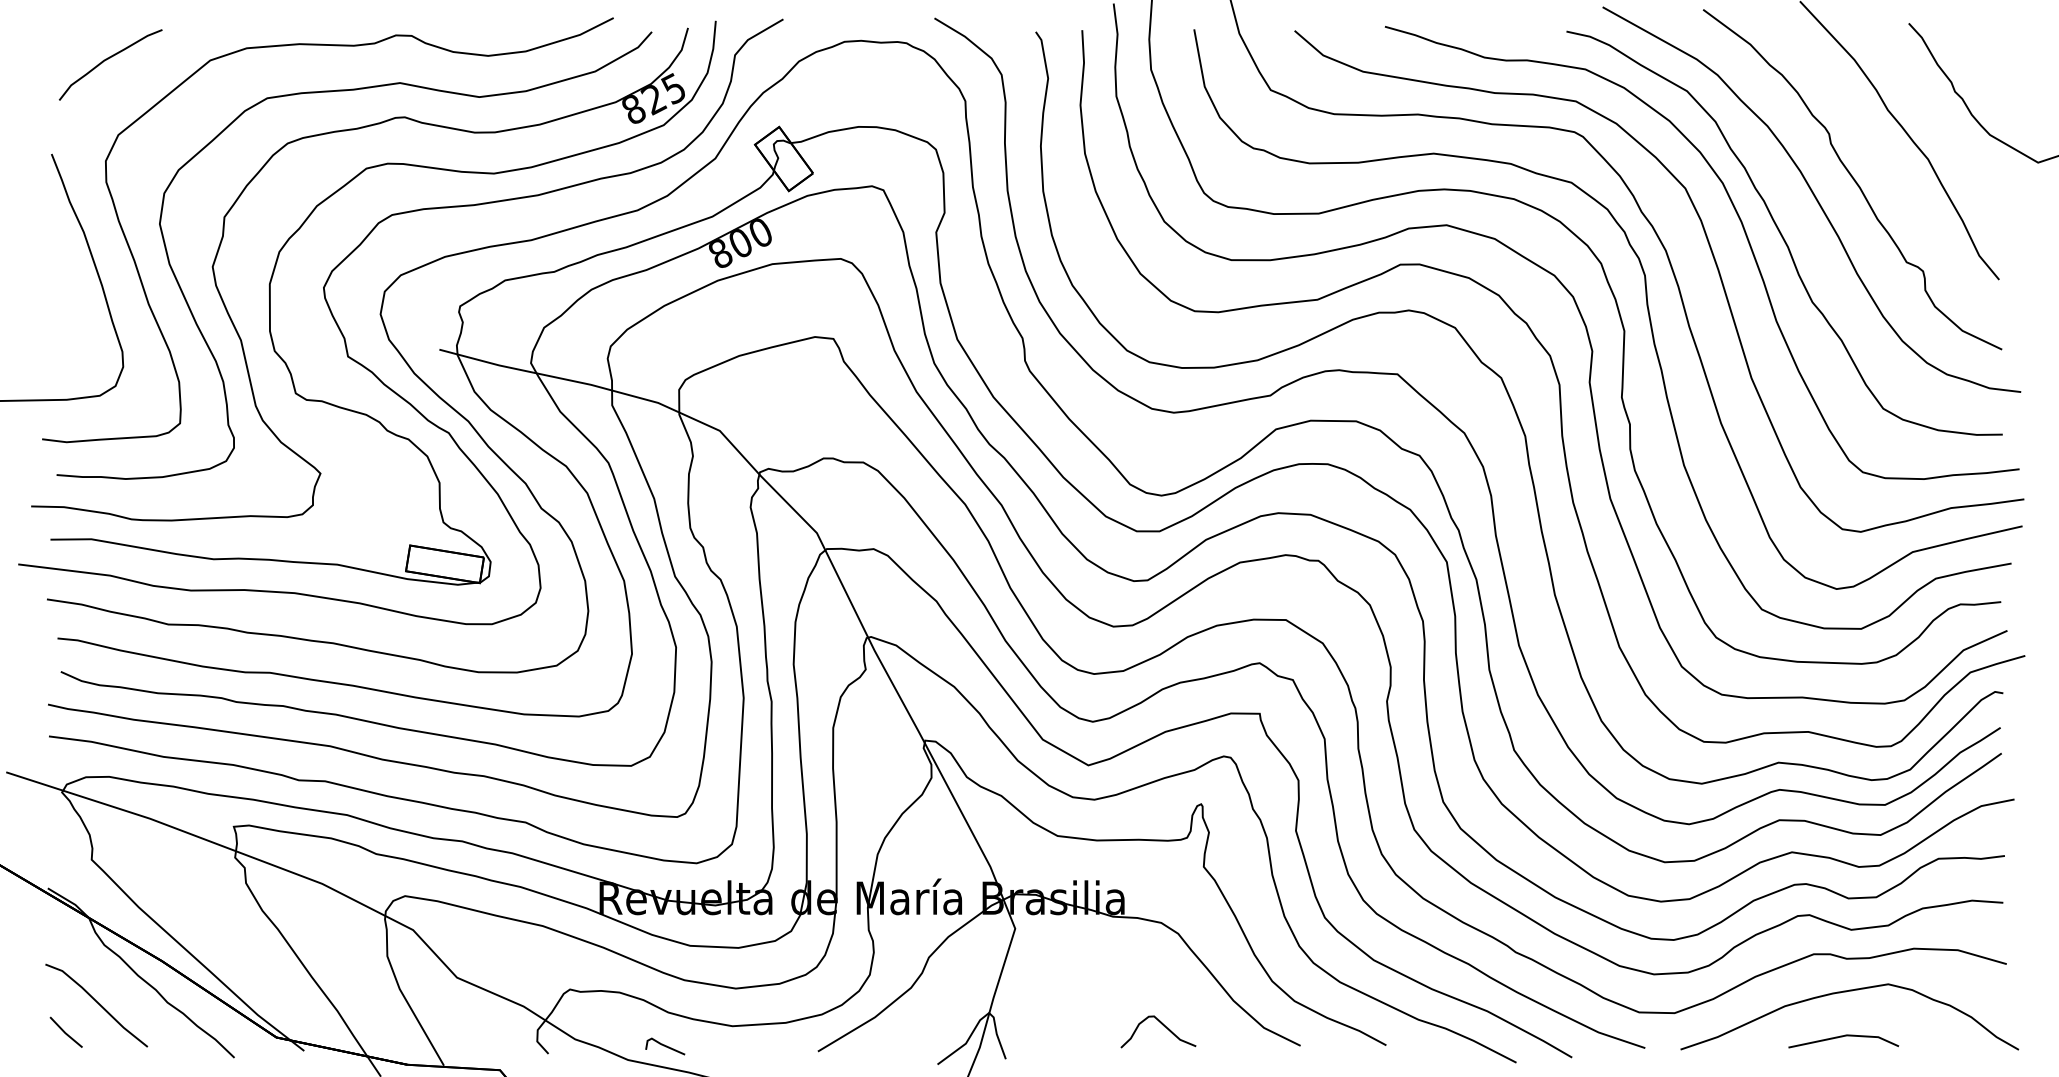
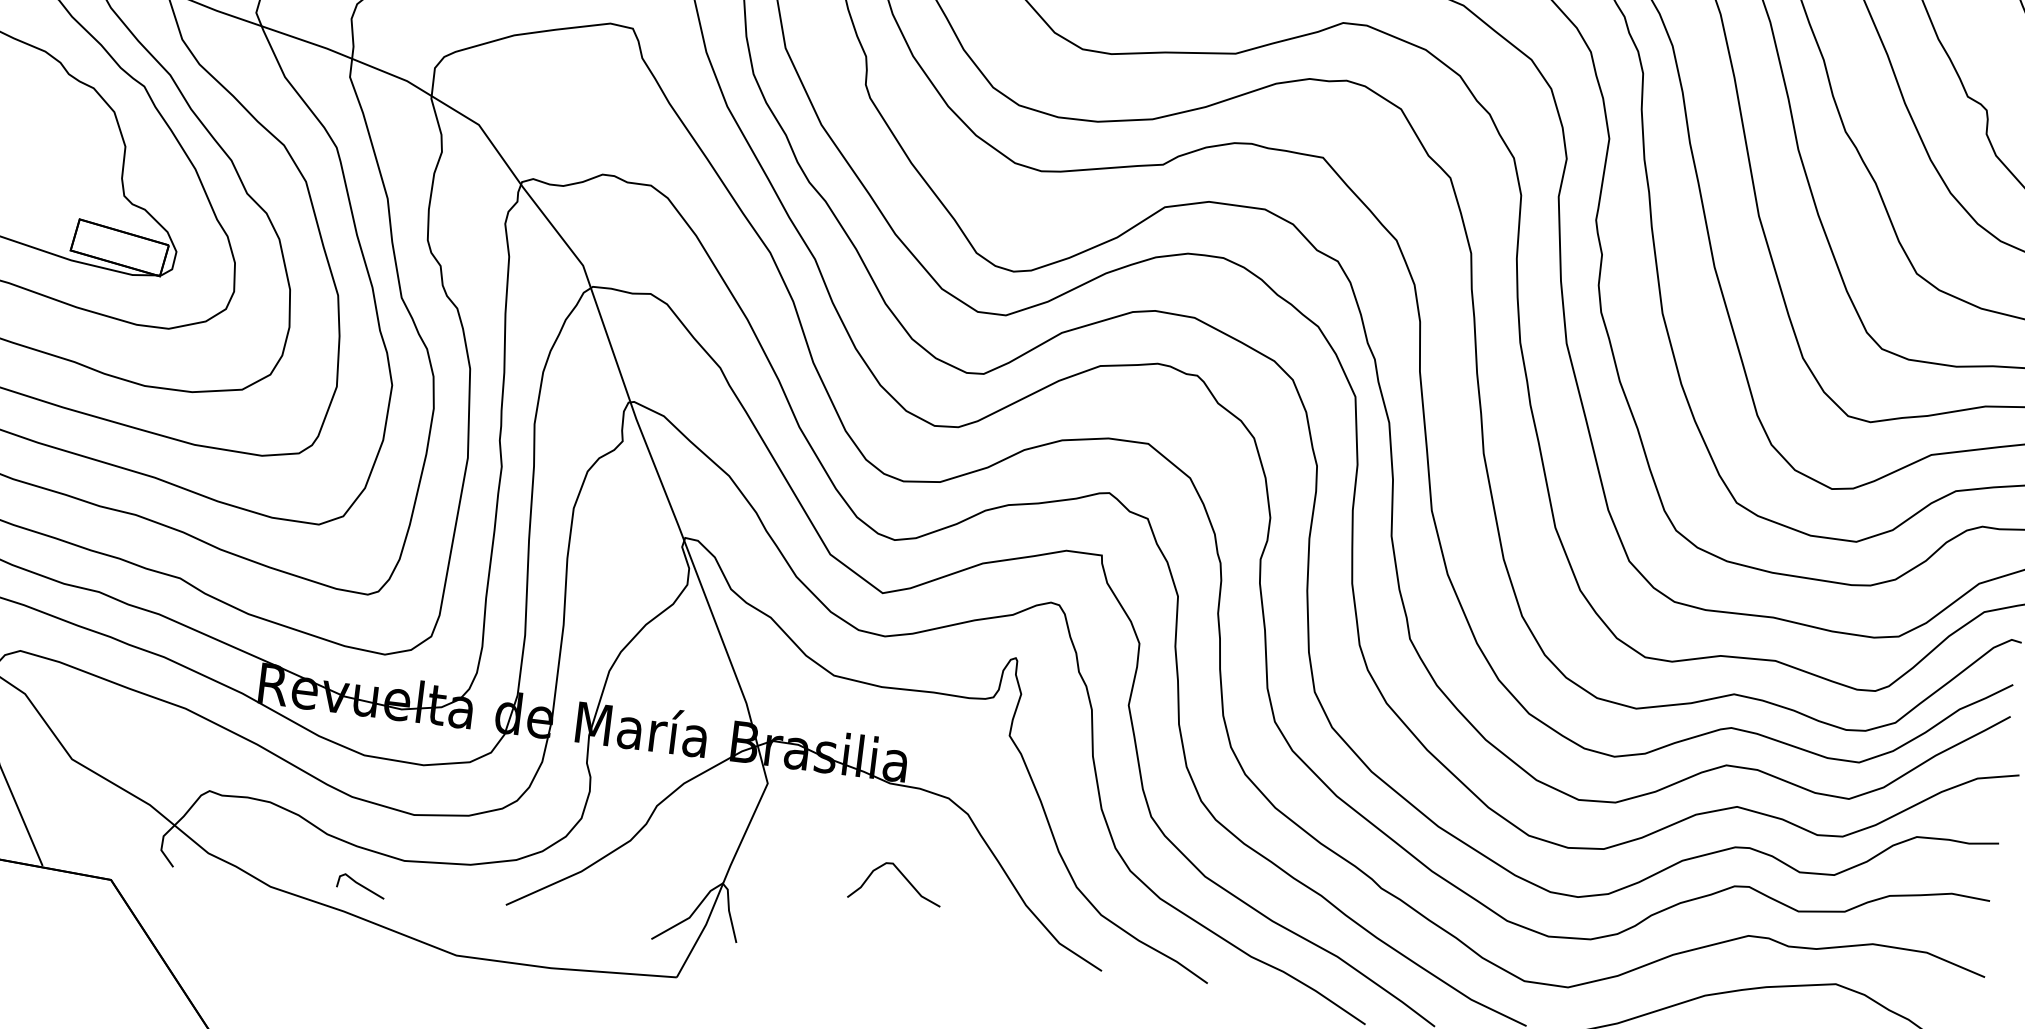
curve: (1163, 1026) -> (902, 877), moved
line: (665, 1046) -> (361, 885), moved

